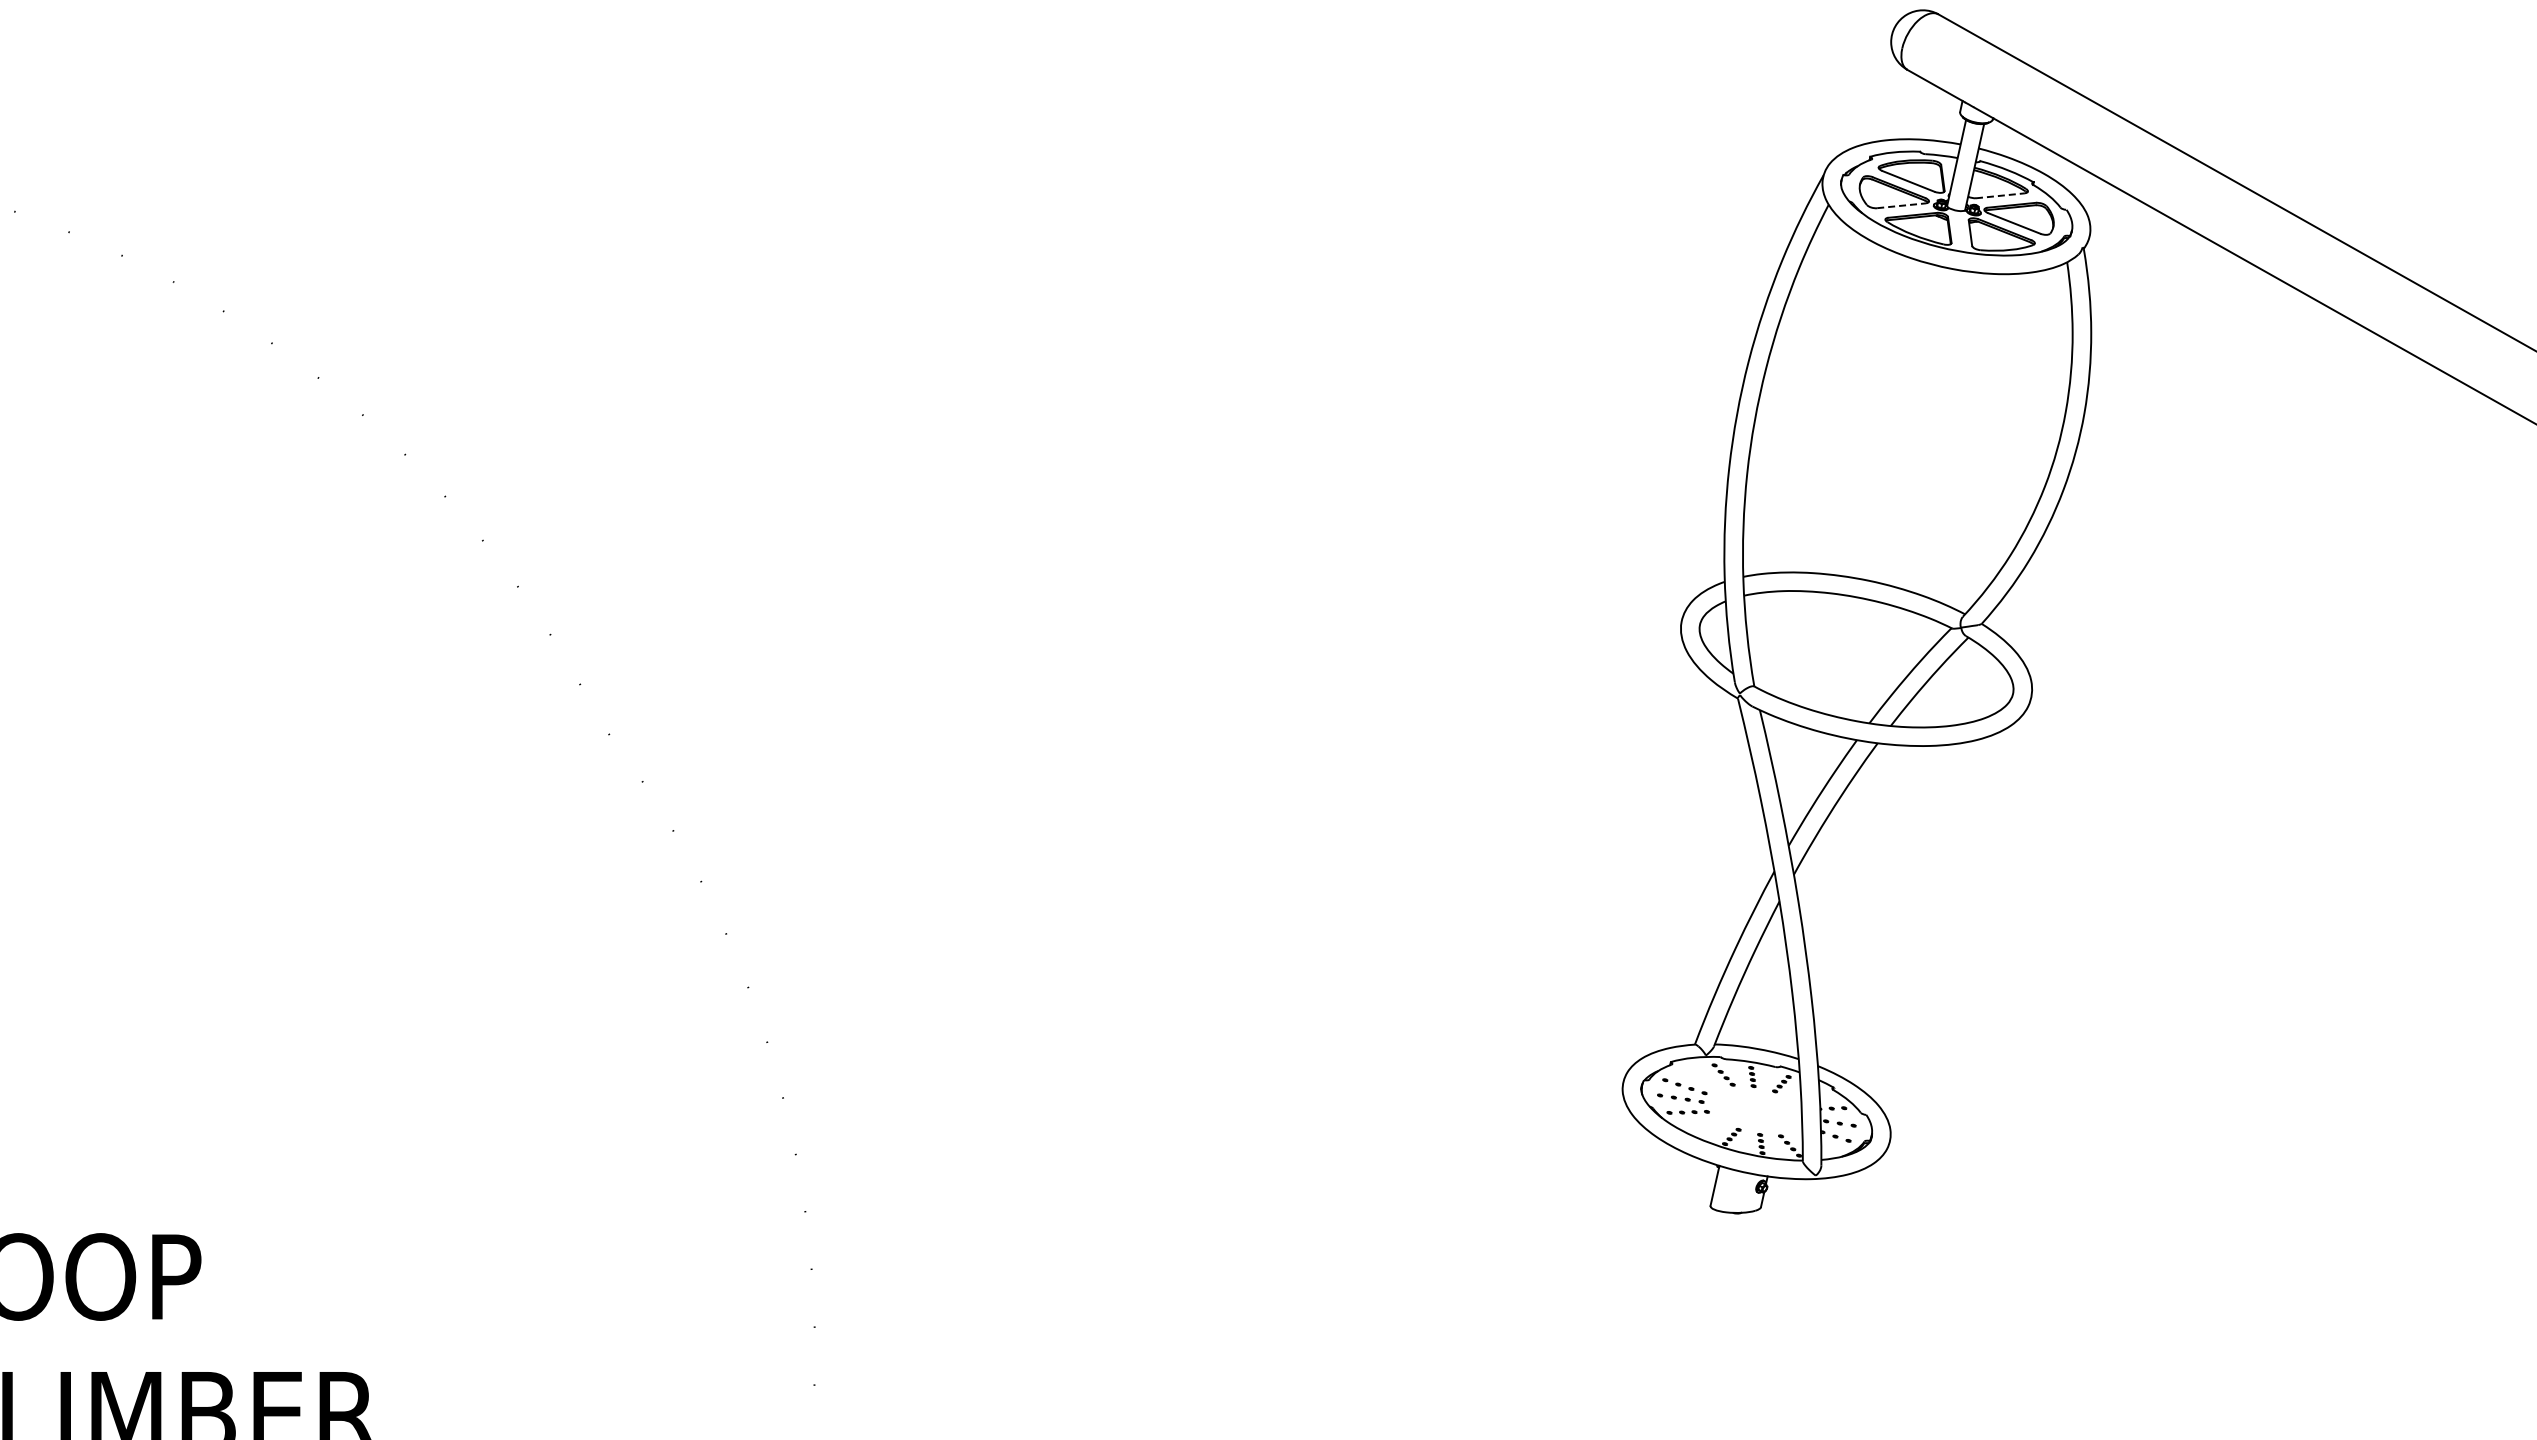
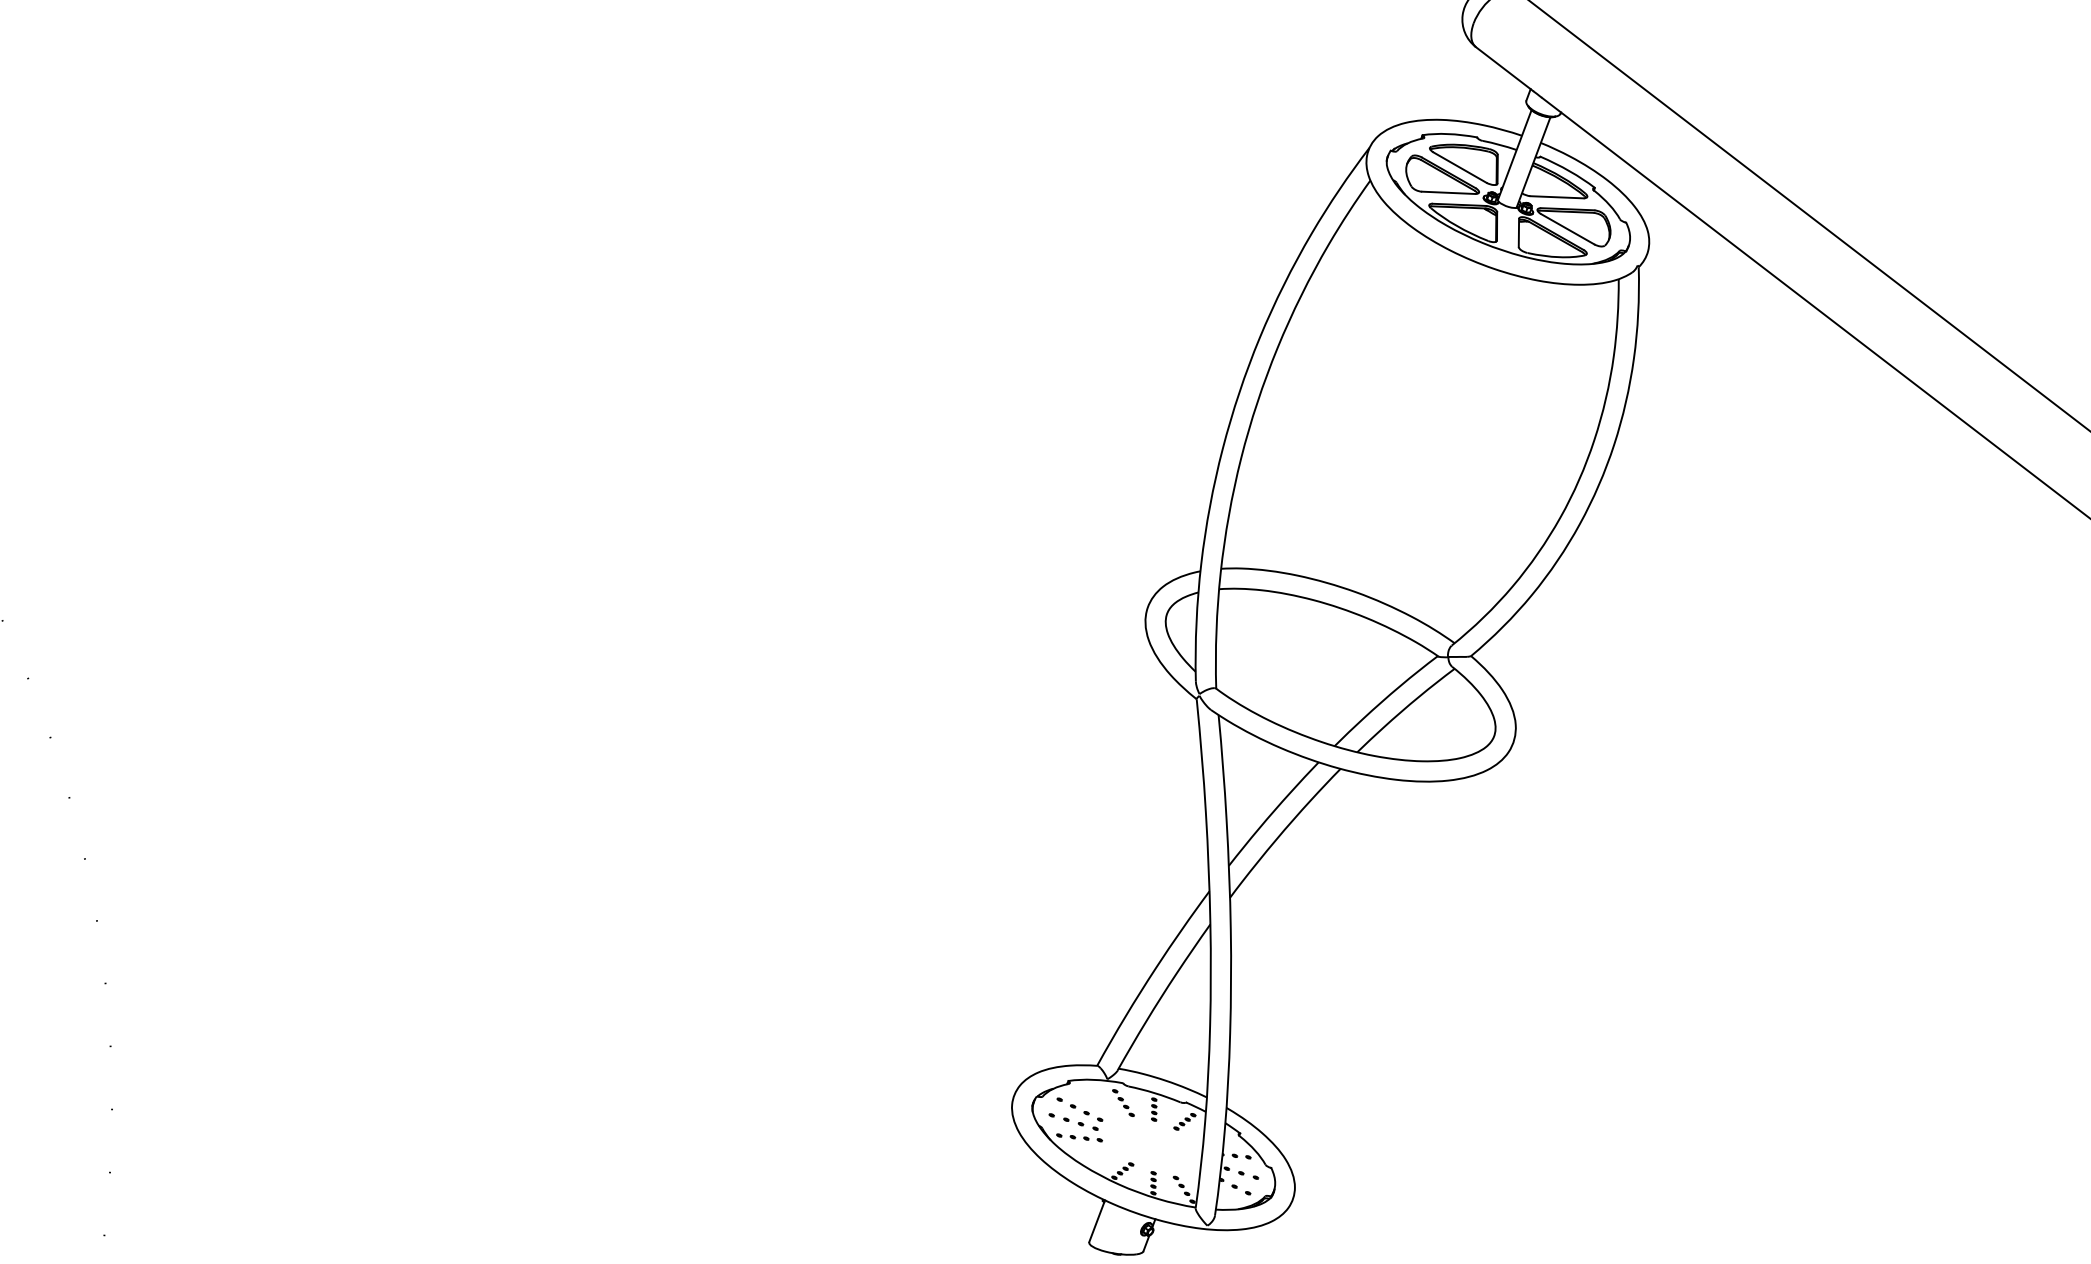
line: (2000, 195) -> (1557, 196), dashed -> solid
line: (1902, 205) -> (1449, 192), dashed -> solid

